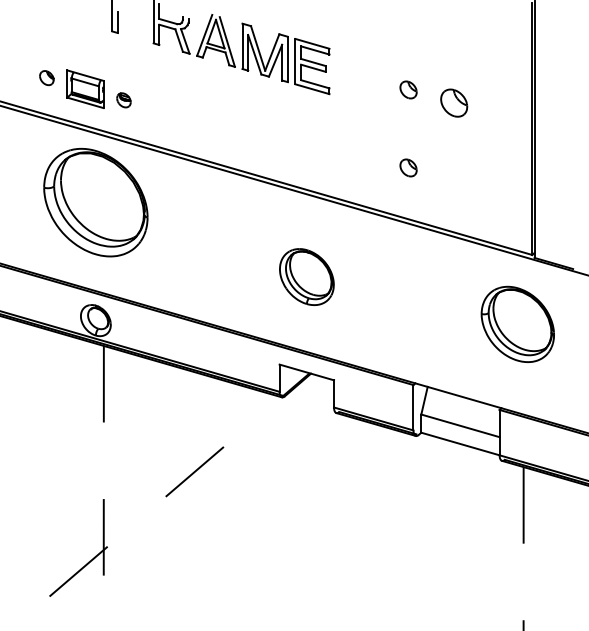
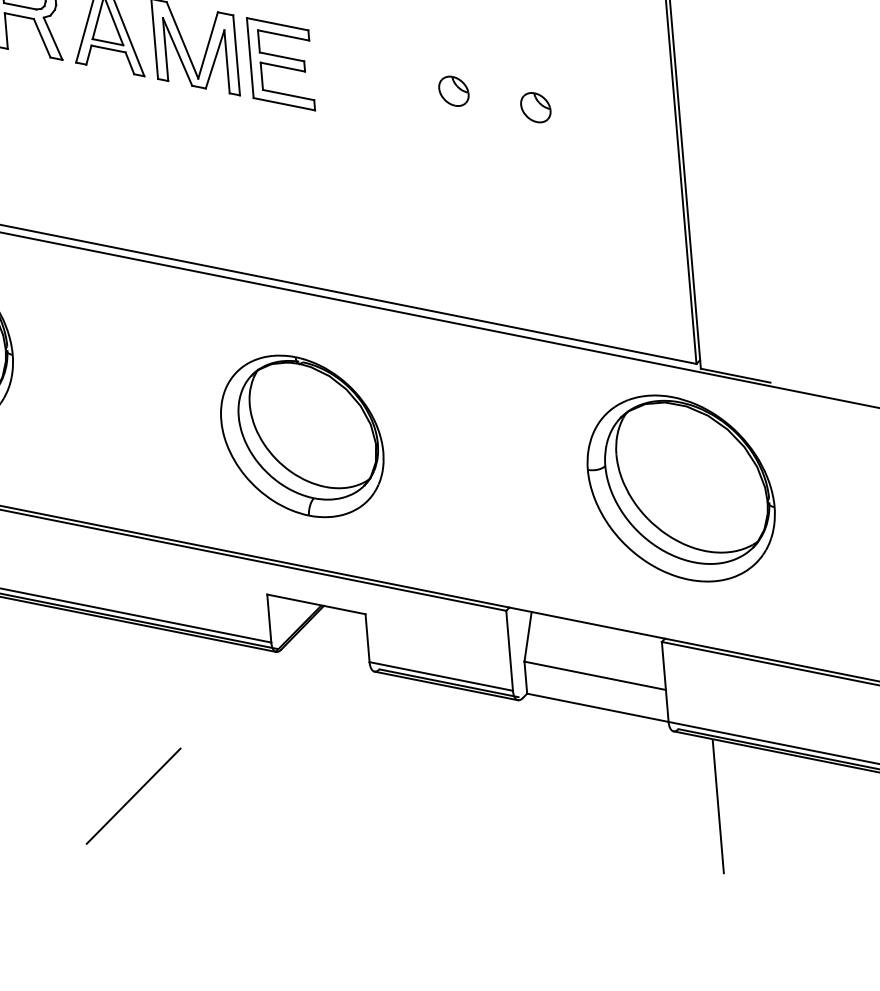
part: (453, 102) -> (535, 106), size x0.62
part: (408, 167) -> (465, 228), removed
part: (306, 276) -> (301, 435), size x1.67
part: (517, 324) -> (680, 488), size x1.43

